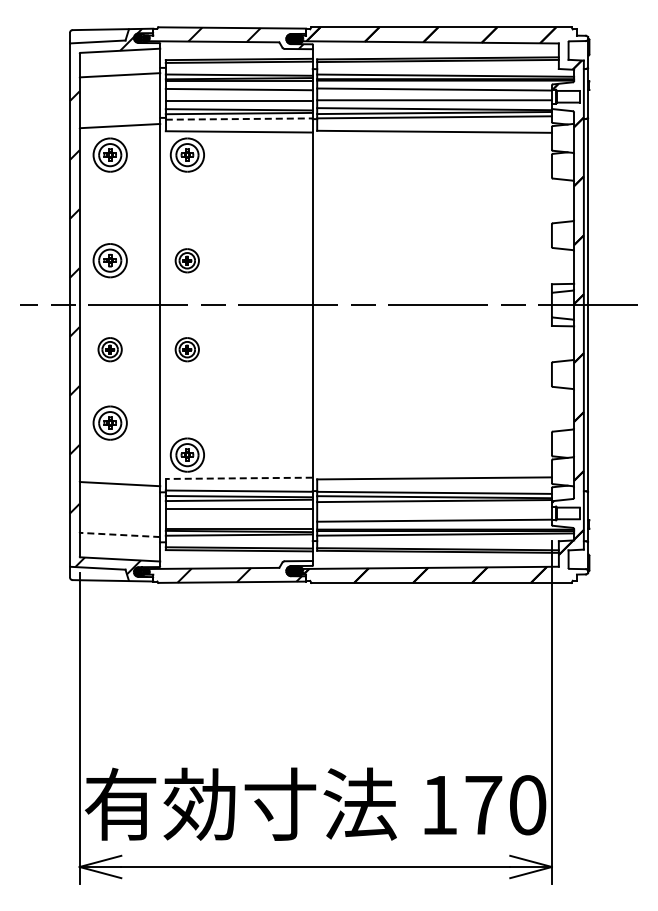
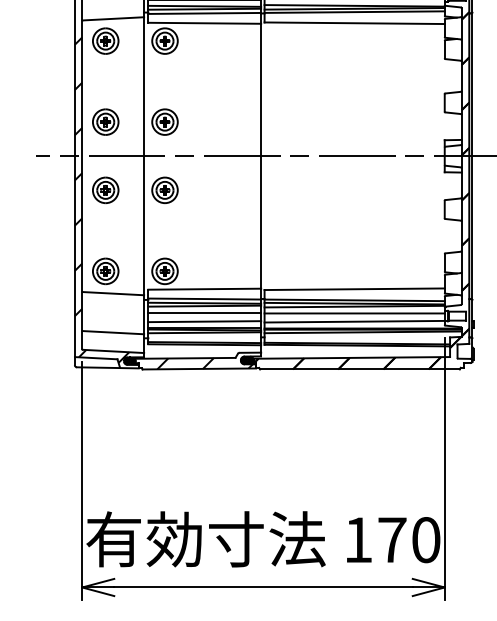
line: (239, 119) -> (204, 13), dashed -> solid
part: (186, 260) -> (164, 122), size x1.43
part: (109, 349) -> (105, 190), size x1.43
part: (186, 349) -> (164, 190), size x1.43
part: (109, 422) -> (105, 270), moved
line: (238, 478) -> (204, 289), dashed -> solid
line: (434, 509) -> (354, 313), added
line: (238, 520) -> (204, 321), added
line: (120, 534) -> (113, 332), dashed -> solid

